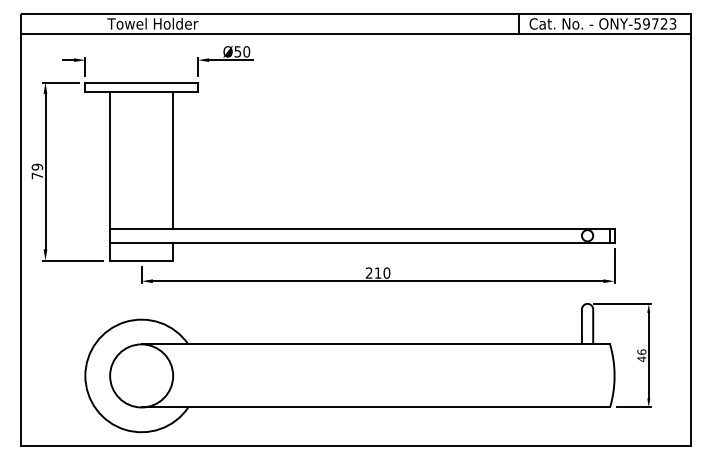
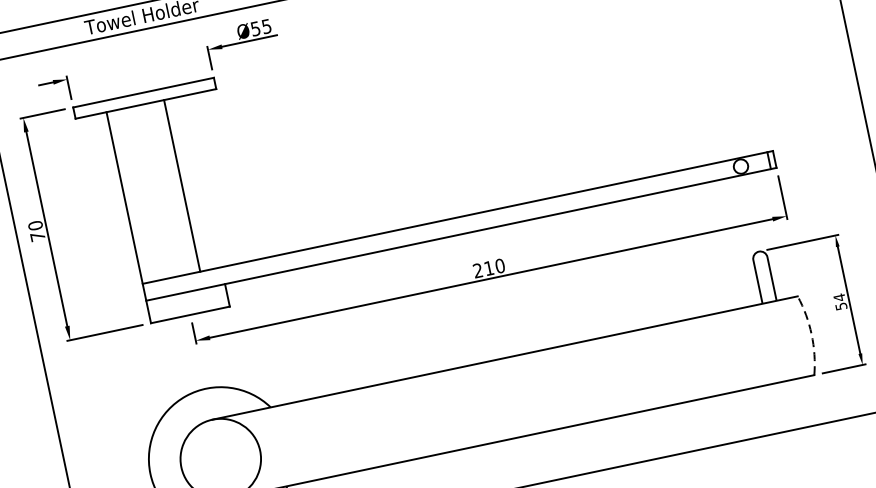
text: (246, 51) -> (266, 26), Ø50 -> Ø55
line: (173, 160) -> (182, 186), moved
text: (37, 167) -> (35, 226), 79 -> 70
text: (641, 355) -> (839, 301), 46 -> 54
arc: (614, 375) -> (811, 334), solid -> dashed

